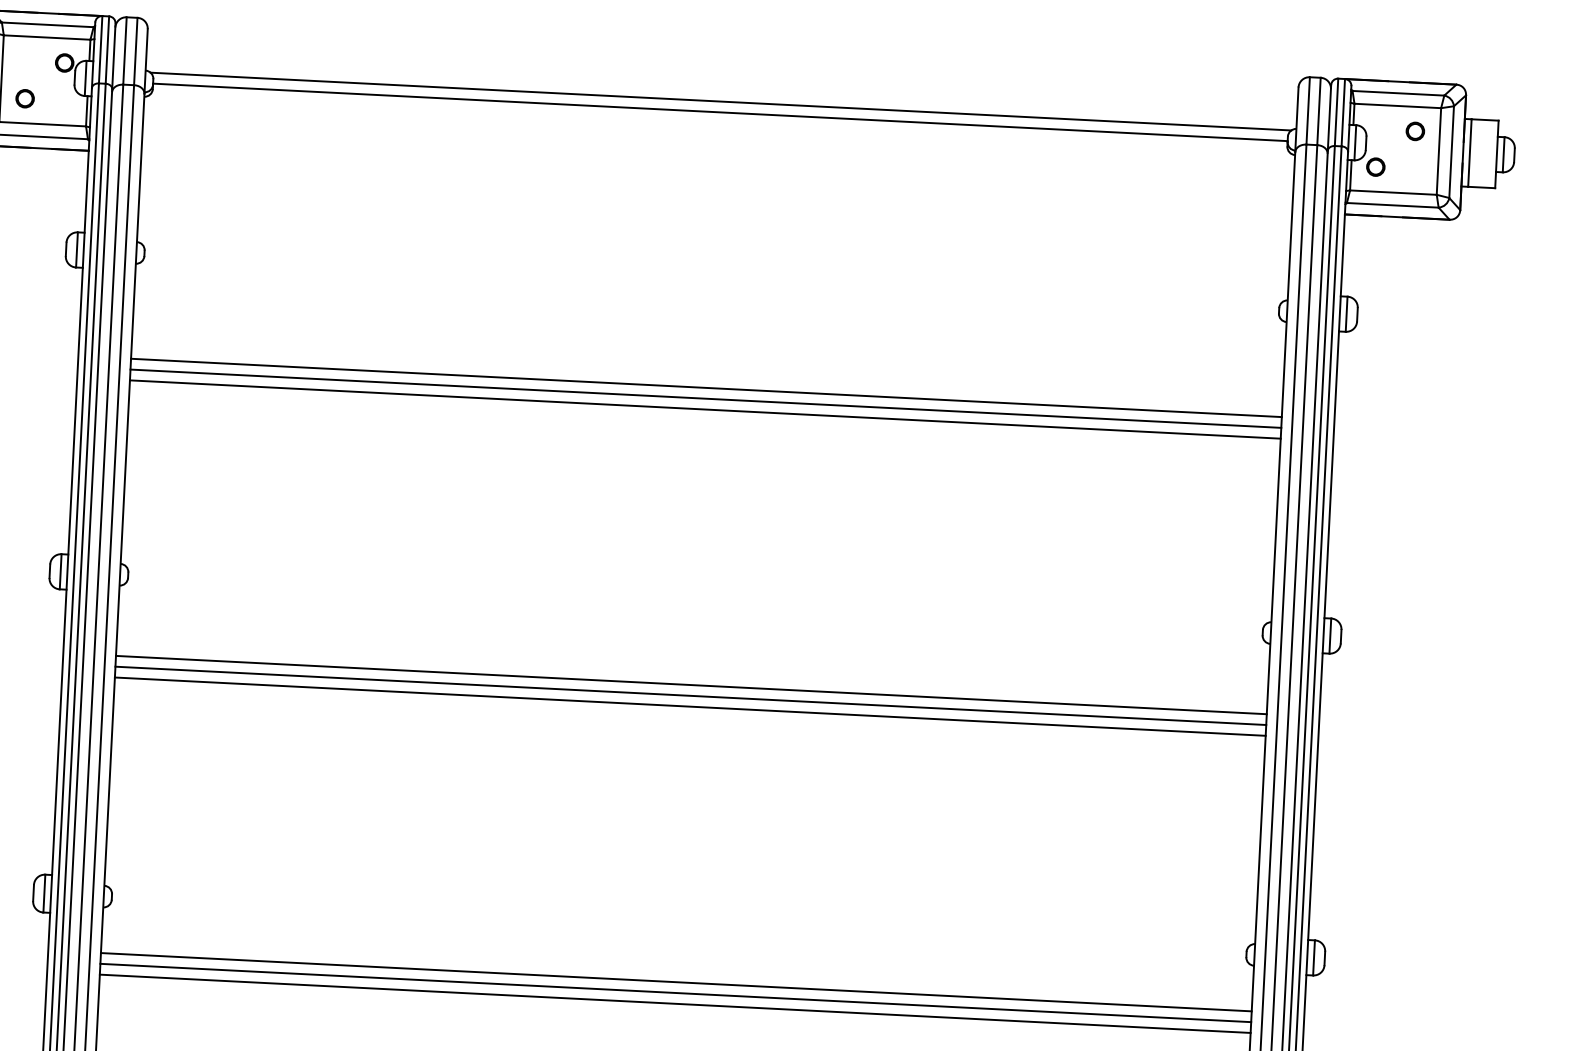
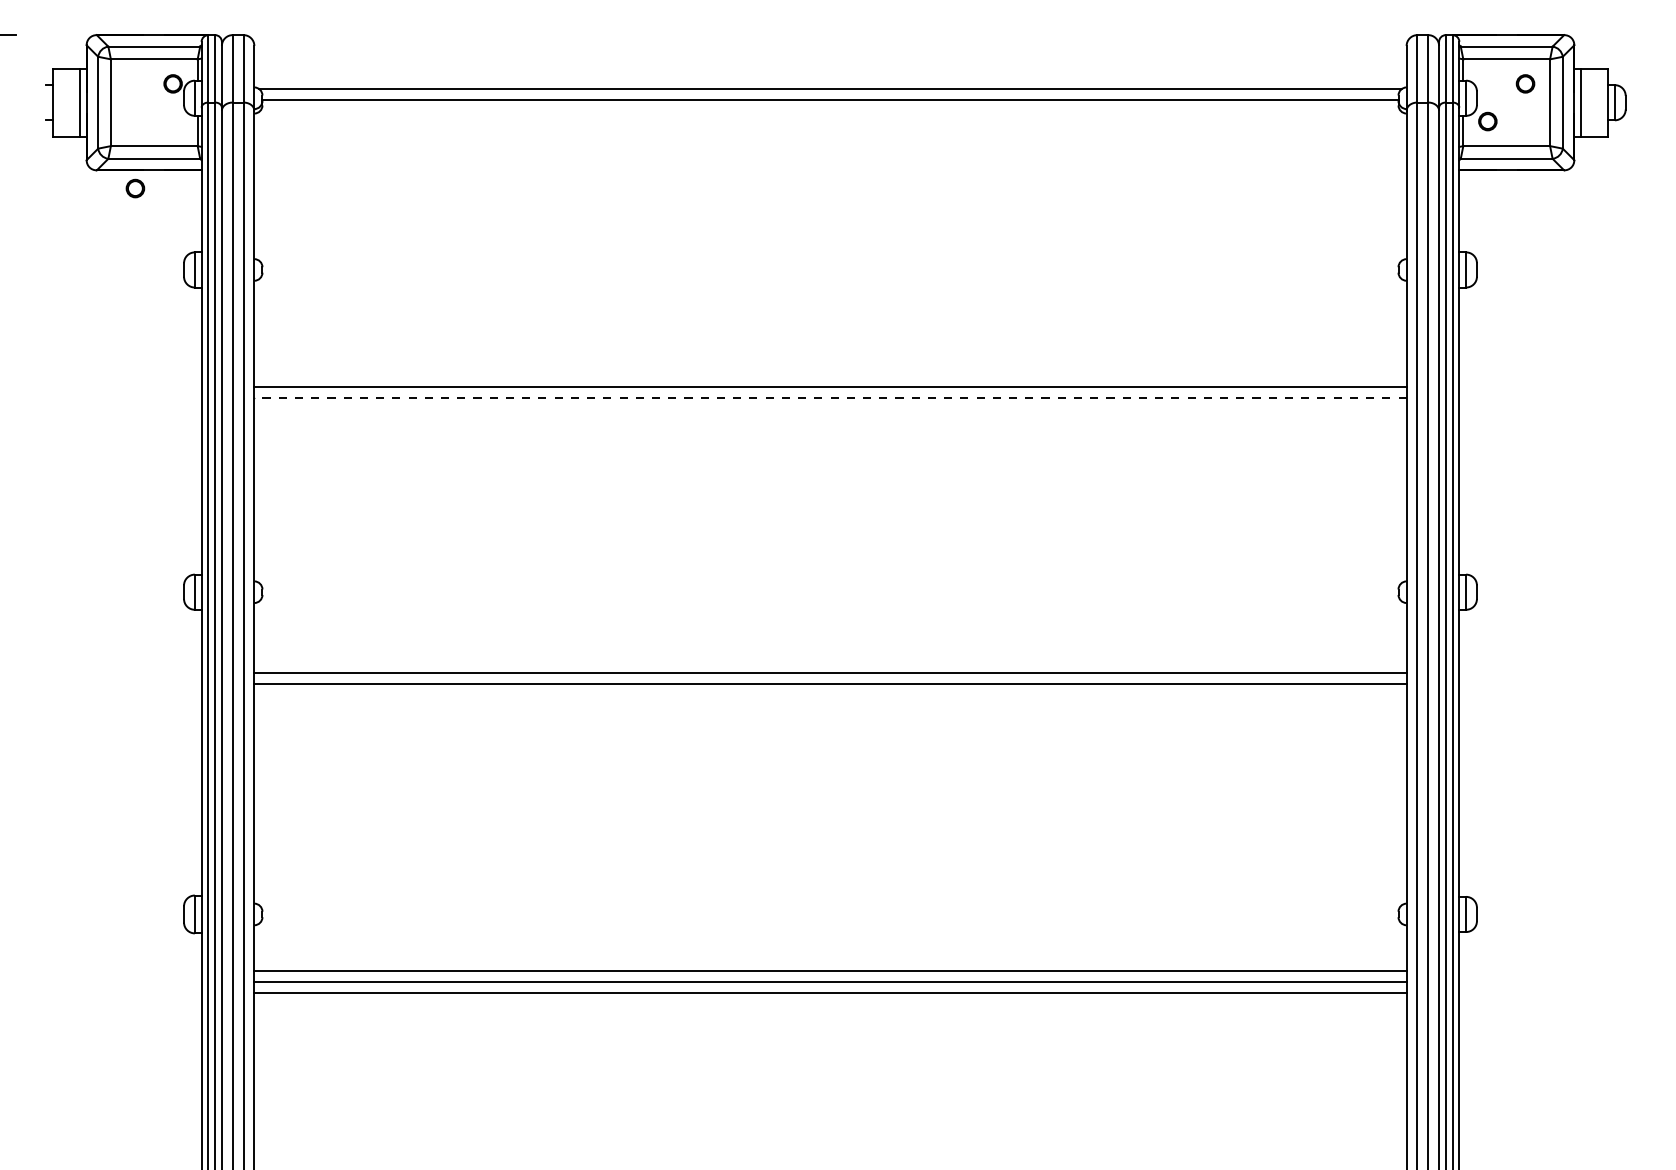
part: (25, 98) -> (135, 188), moved
line: (706, 387) -> (830, 375), removed
line: (705, 409) -> (830, 397), solid -> dashed
line: (690, 707) -> (830, 695), removed

